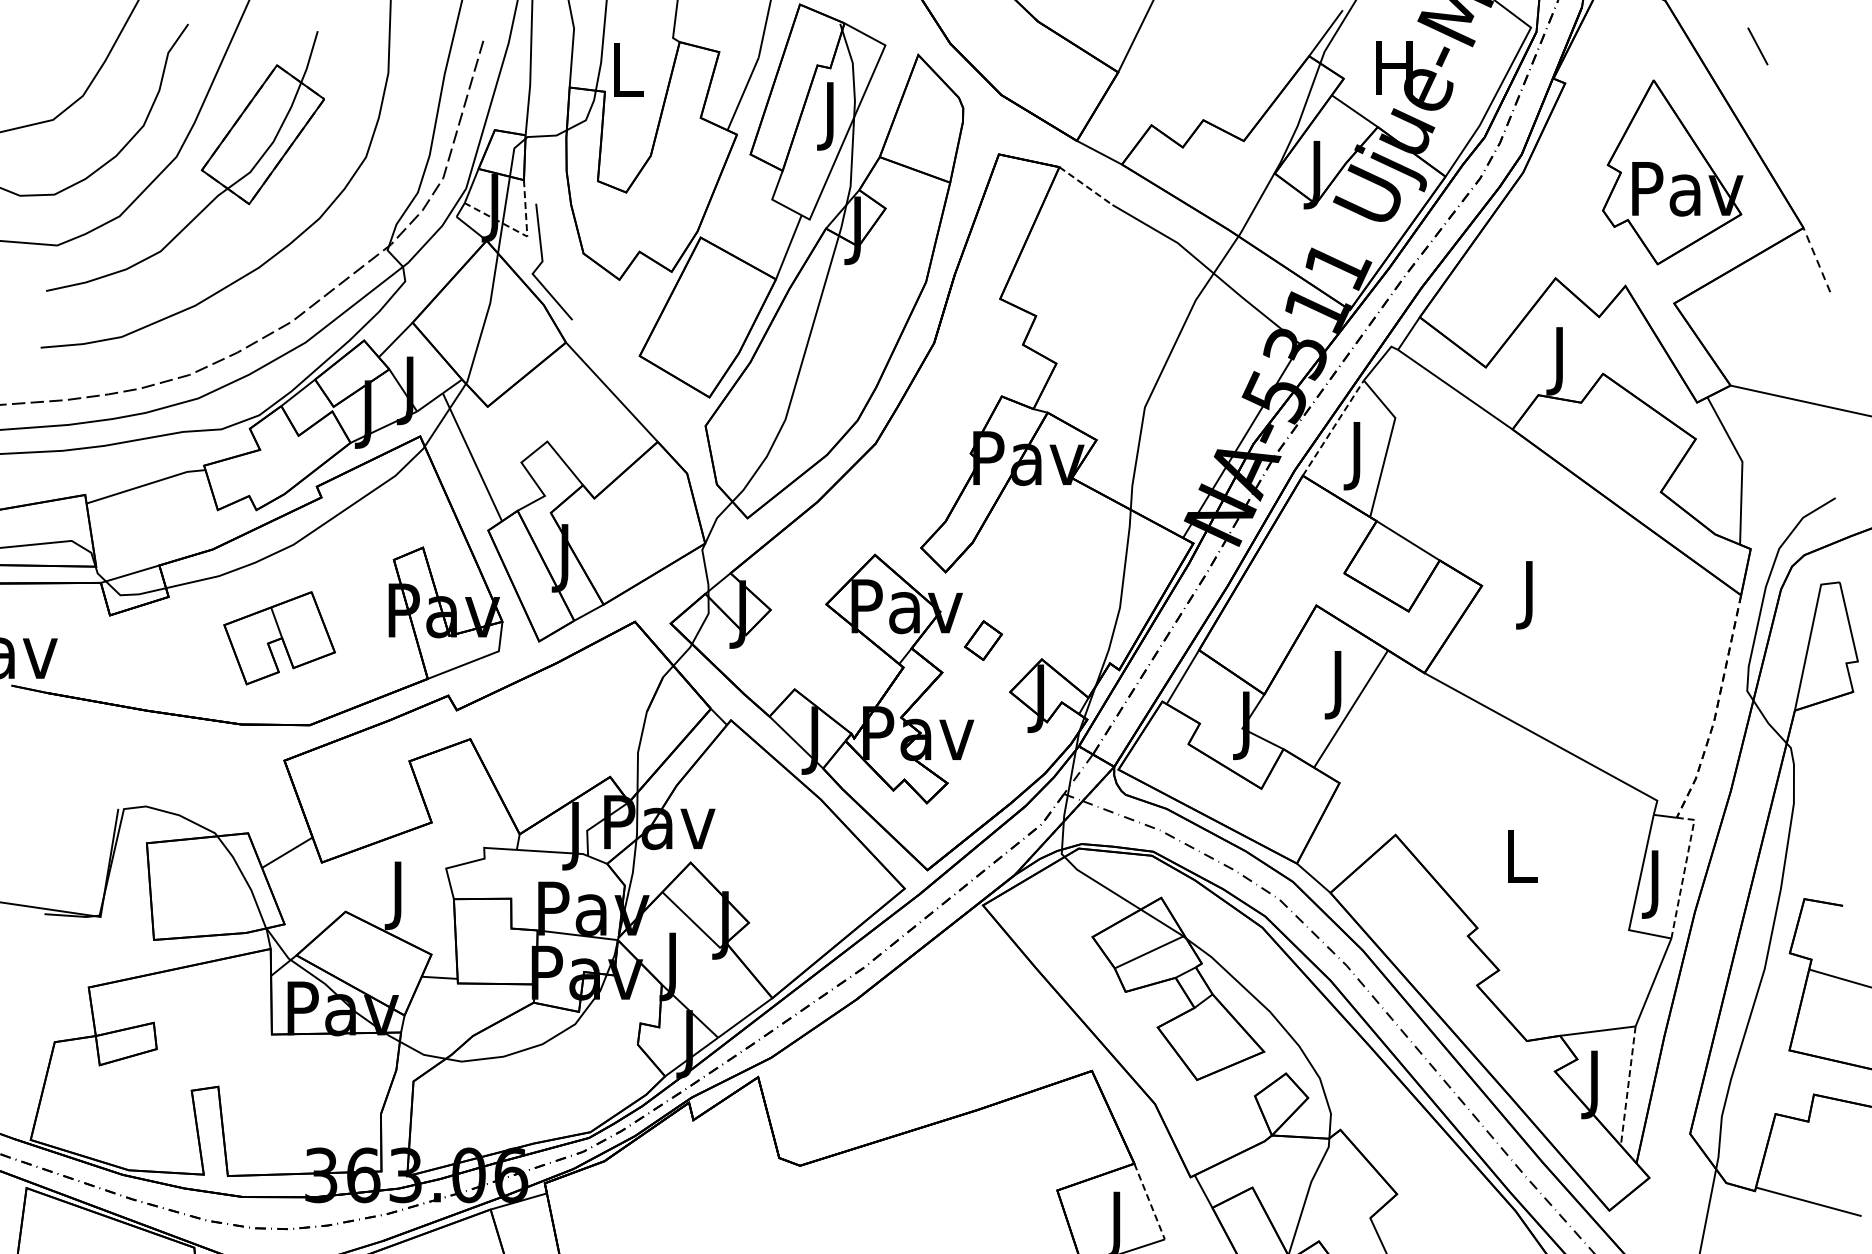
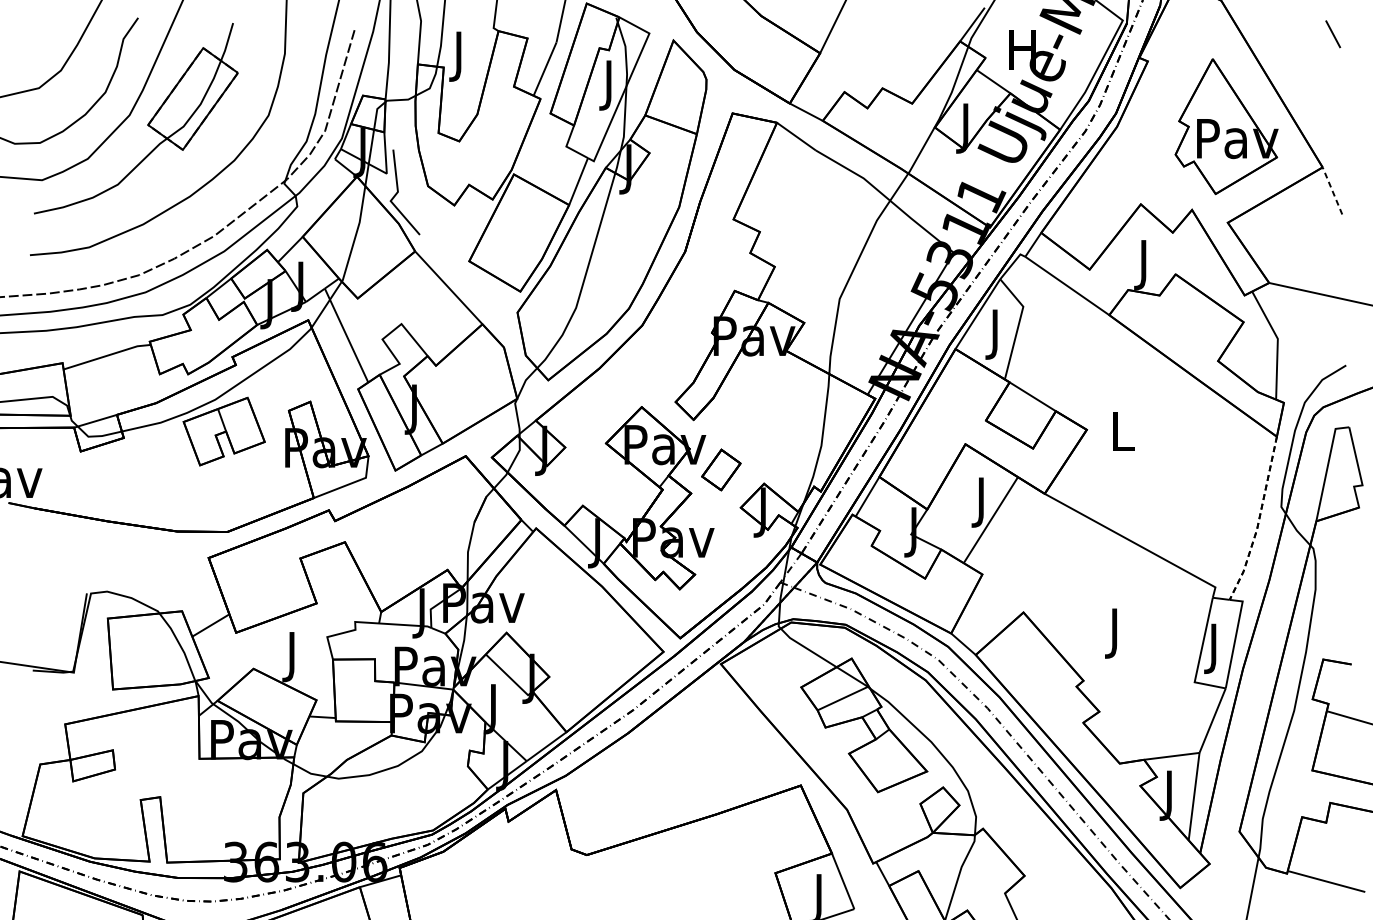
line: (1757, 46) -> (1332, 34), moved
text: (627, 76) -> (460, 56), L -> J
line: (1085, 186) -> (796, 136), dashed -> solid
line: (521, 233) -> (382, 171), dashed -> solid
line: (1333, 428) -> (977, 314), dashed -> solid
text: (1531, 595) -> (1123, 436), J -> L
part: (279, 638) -> (224, 431), moved
part: (983, 640) -> (721, 469), size x1.43
text: (1521, 863) -> (1115, 633), L -> J
line: (1684, 869) -> (1235, 637), dashed -> solid
line: (1628, 1086) -> (1194, 796), dashed -> solid
line: (1149, 1201) -> (843, 881), dashed -> solid

